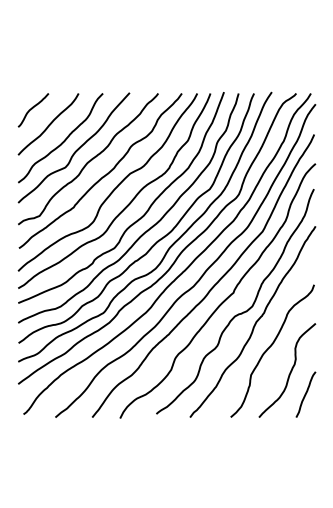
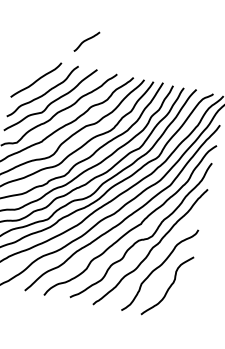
curve: (32, 109) -> (86, 41), moved
curve: (305, 394) -> (176, 305), removed

